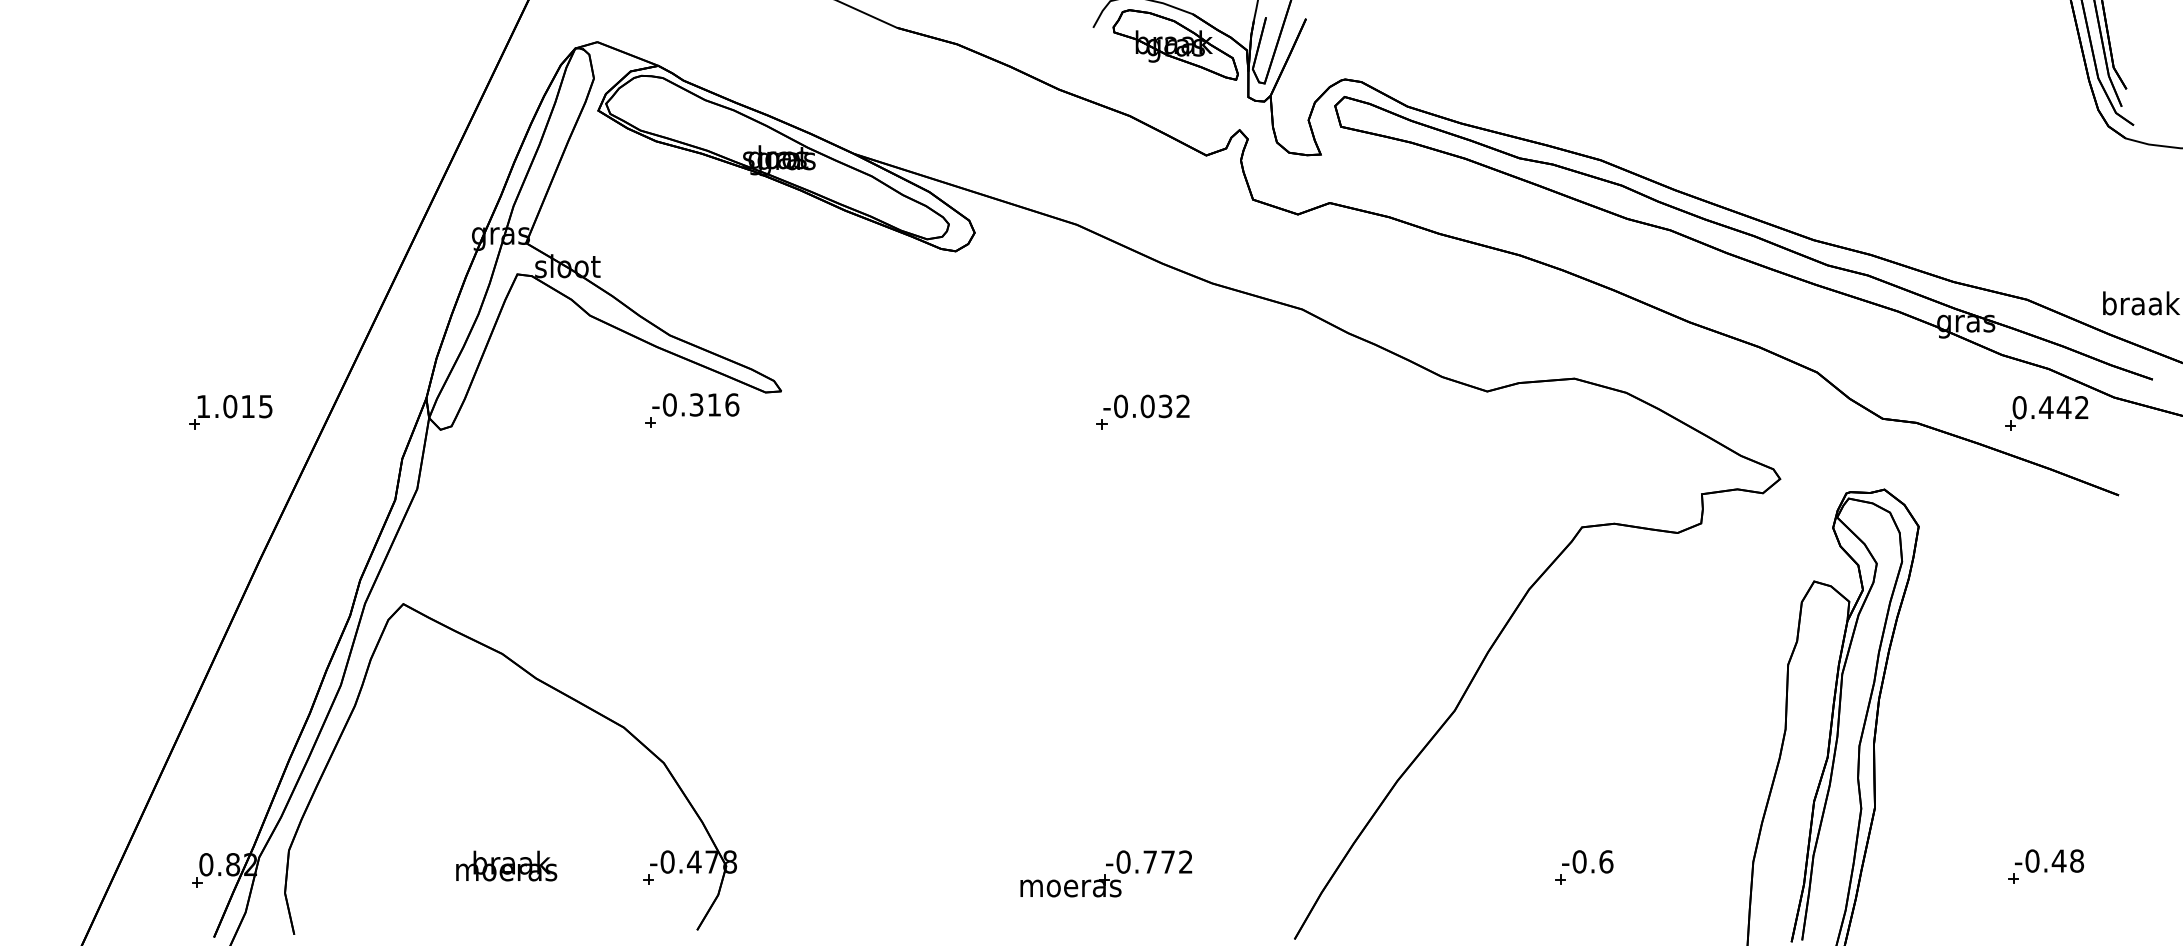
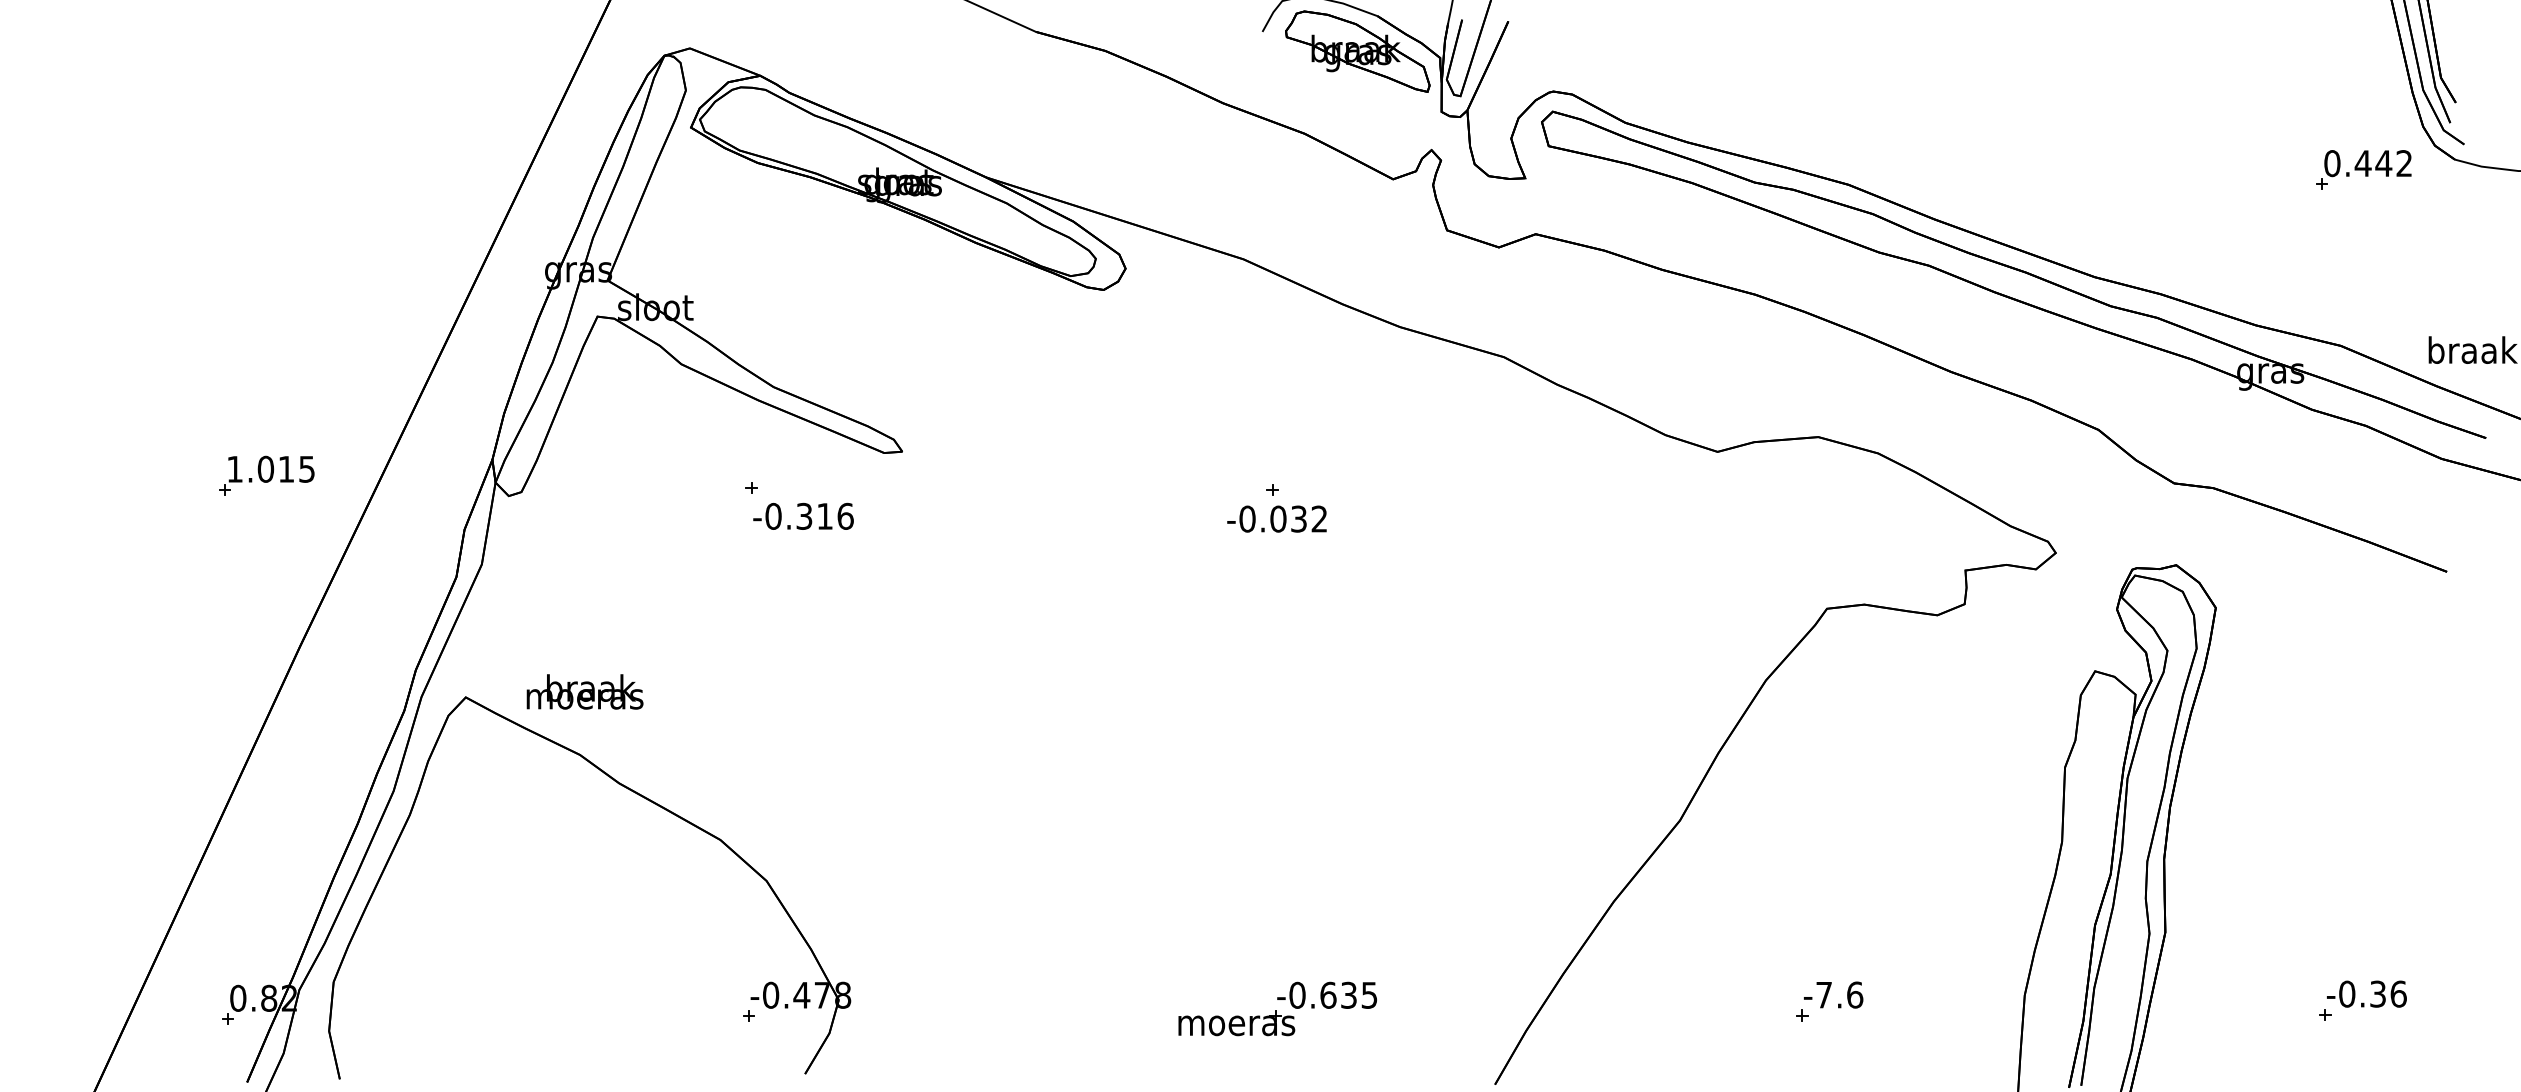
text: (695, 404) -> (803, 515), moved
text: (1146, 405) -> (1276, 518), moved
part: (2046, 412) -> (2363, 169), moved
text: (2067, 860) -> (2387, 993), -0.48 -> -0.36
text: (1167, 861) -> (1348, 994), -0.772 -> -0.635
text: (1579, 861) -> (1824, 994), -0.6 -> -7.6
text: (506, 865) -> (584, 691), moved

